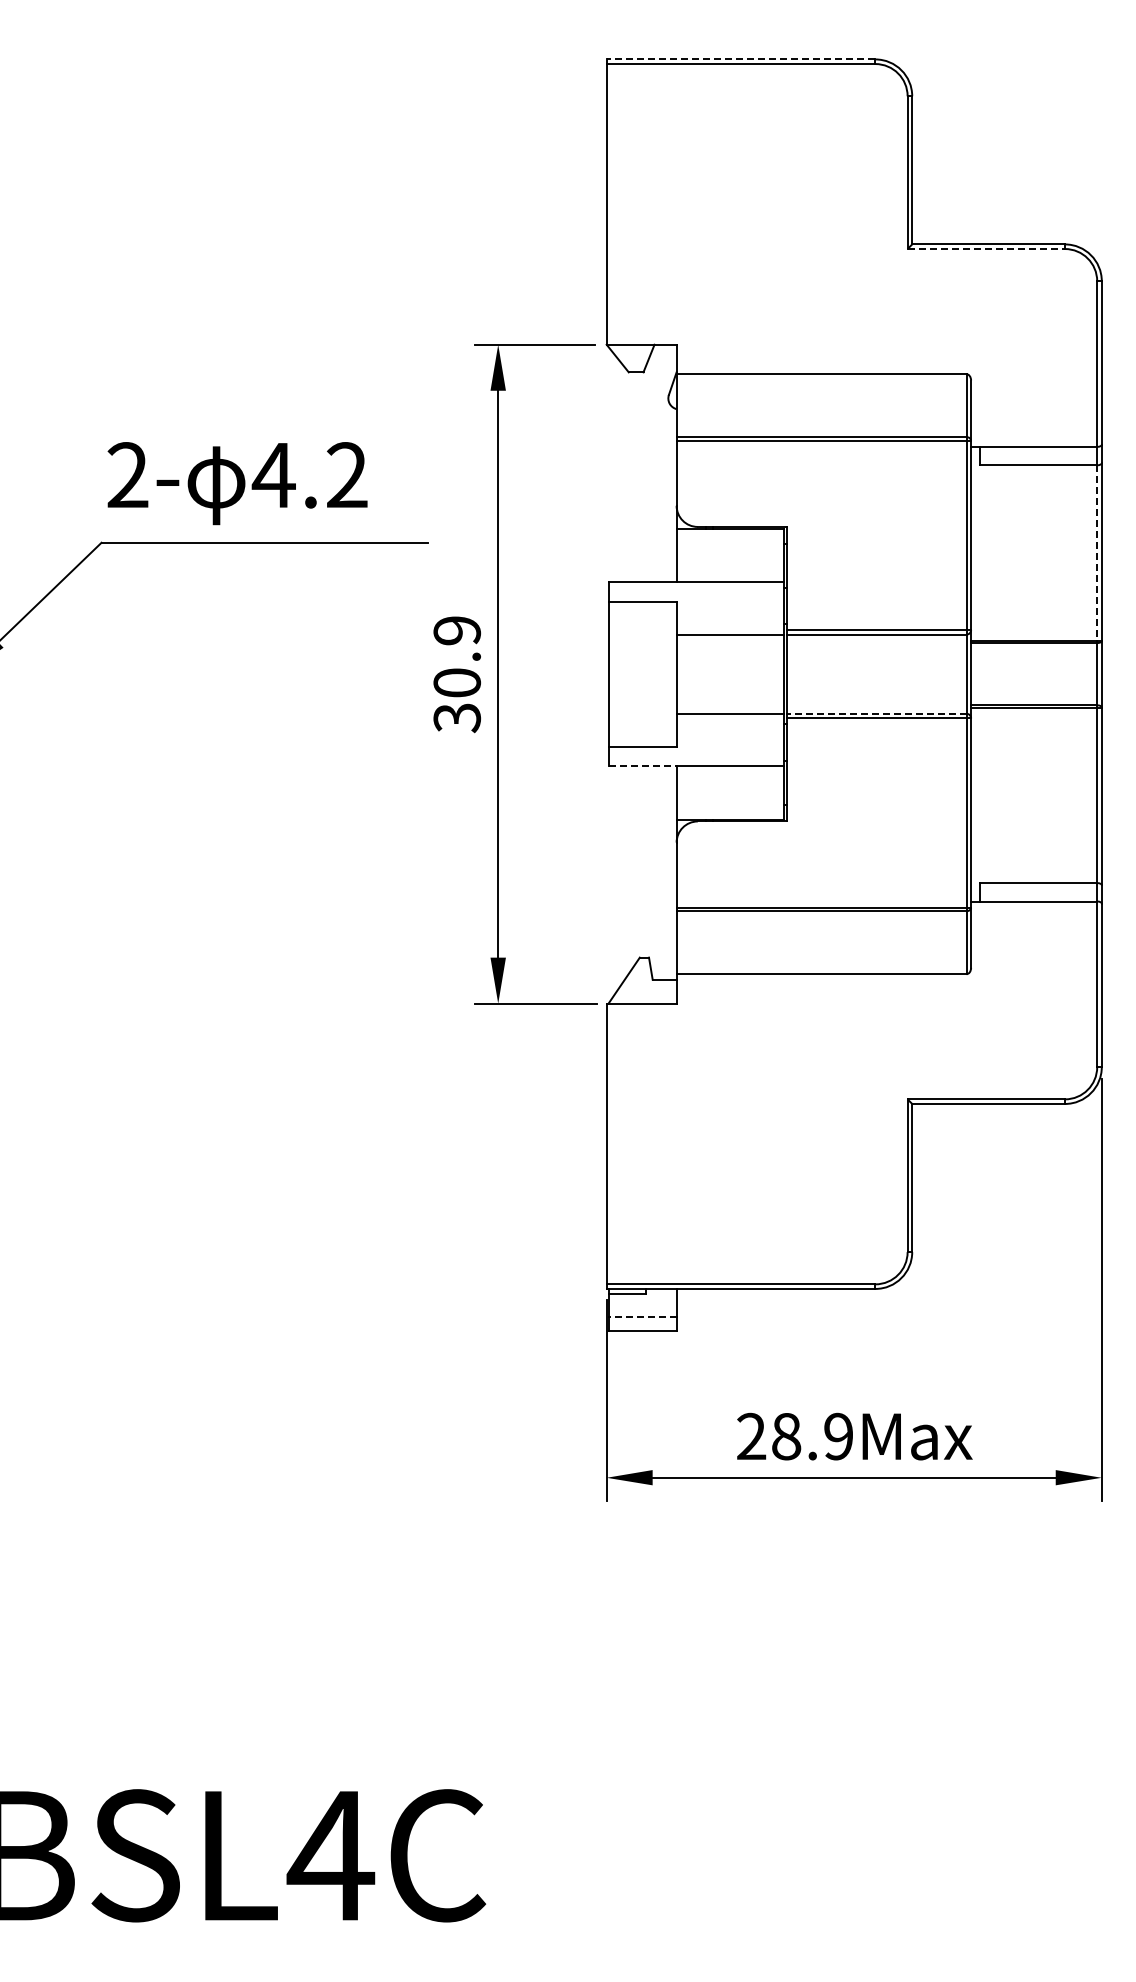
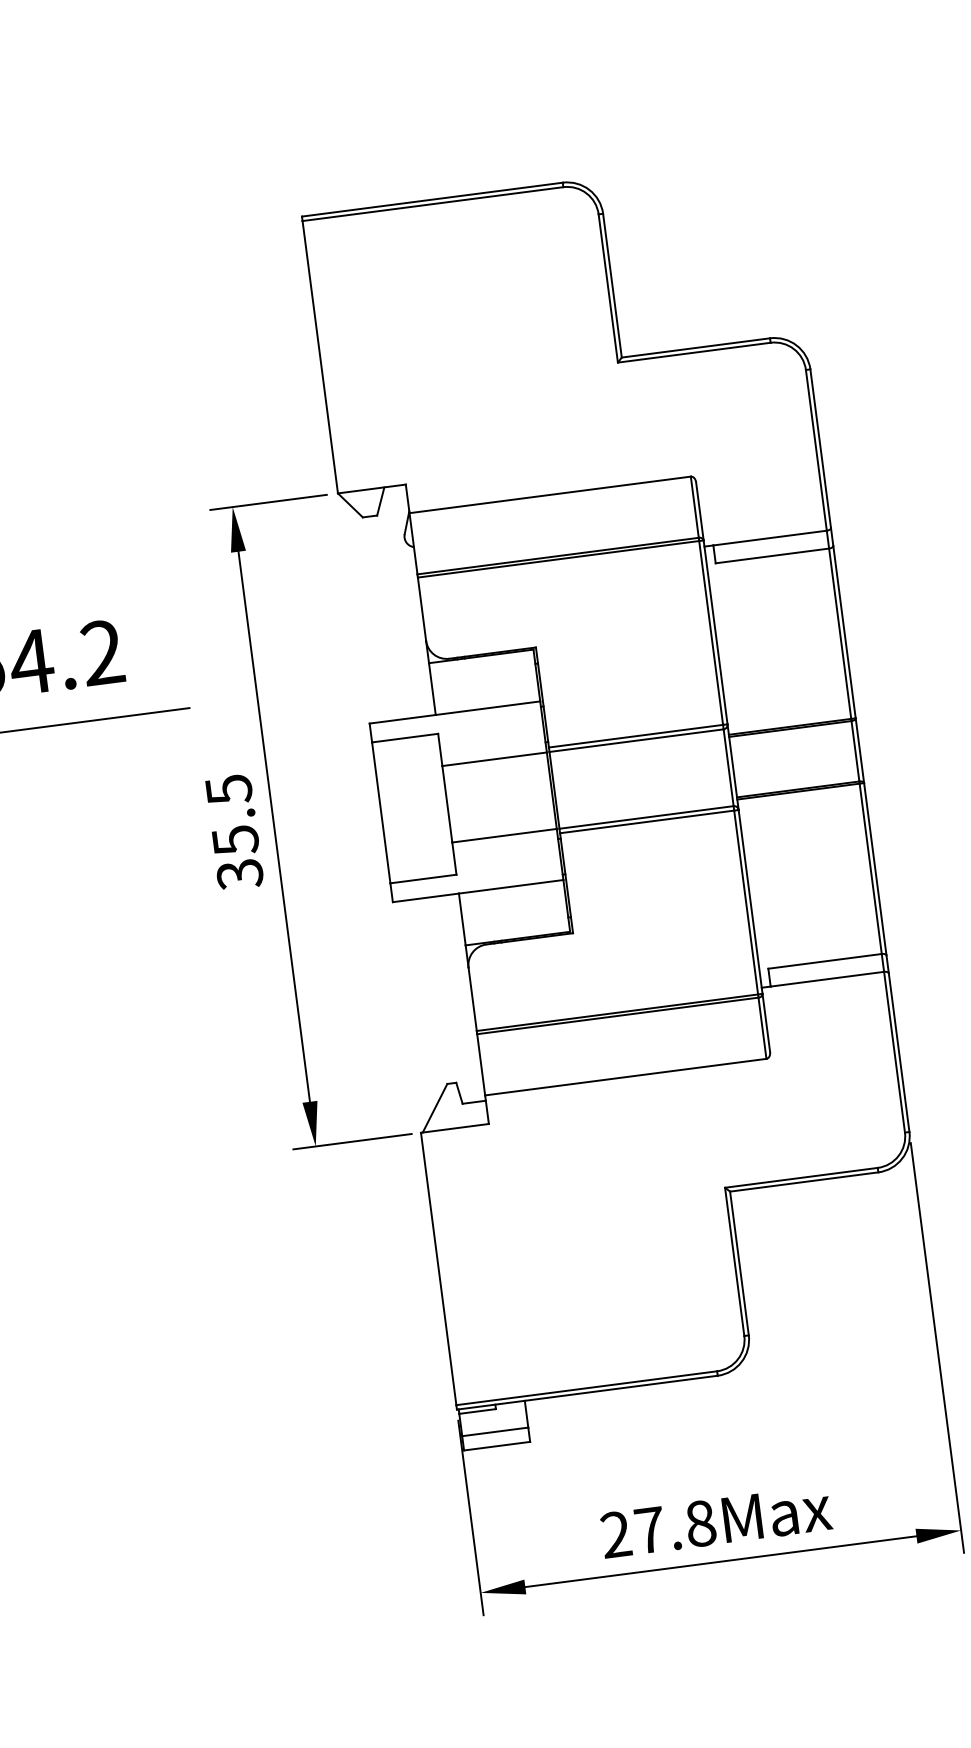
line: (740, 59) -> (431, 199), dashed -> solid
line: (986, 249) -> (694, 353), dashed -> solid
line: (1097, 553) -> (840, 634), dashed -> solid
text: (456, 657) -> (231, 815), 30.9 -> 35.5
line: (876, 713) -> (646, 817), dashed -> solid
line: (643, 766) -> (426, 898), dashed -> solid
line: (642, 1316) -> (495, 1431), dashed -> solid
text: (812, 1436) -> (675, 1526), 28.9Max -> 27.8Max

